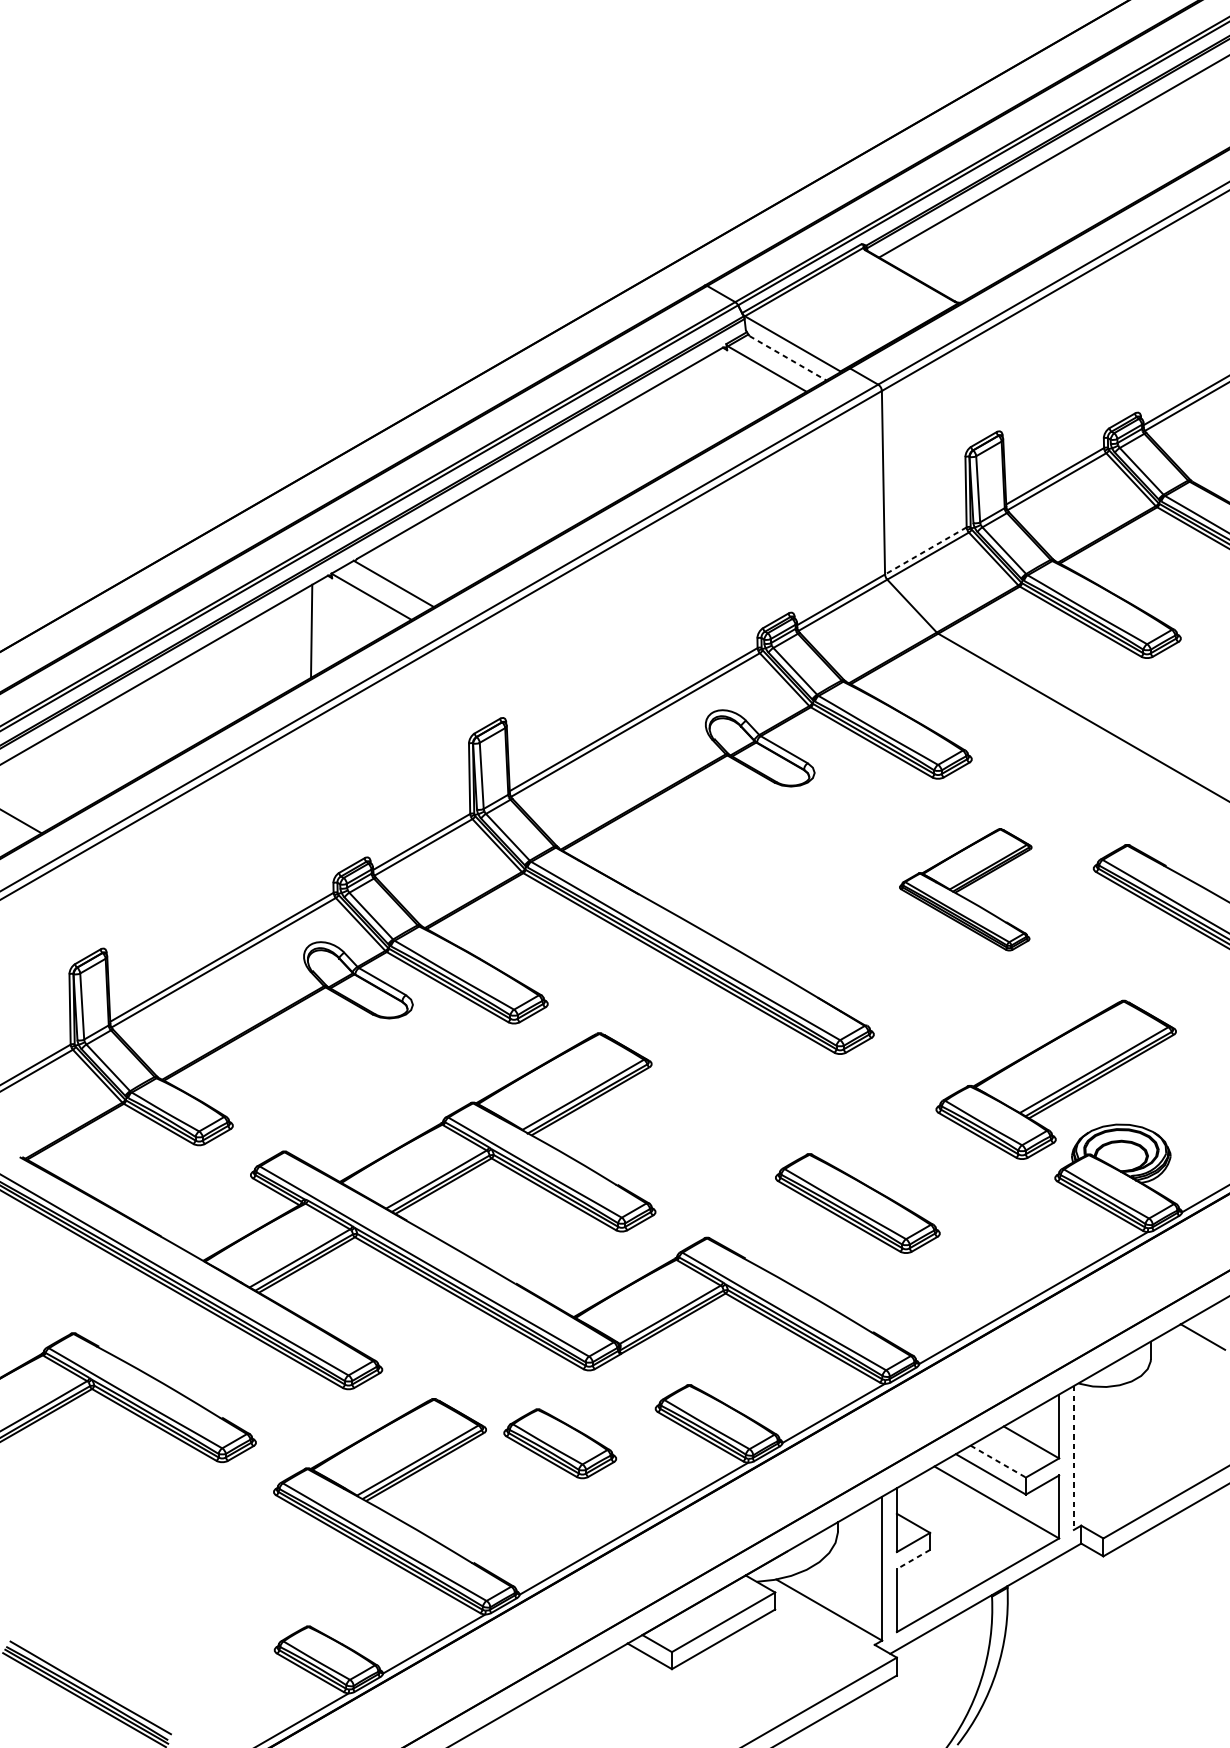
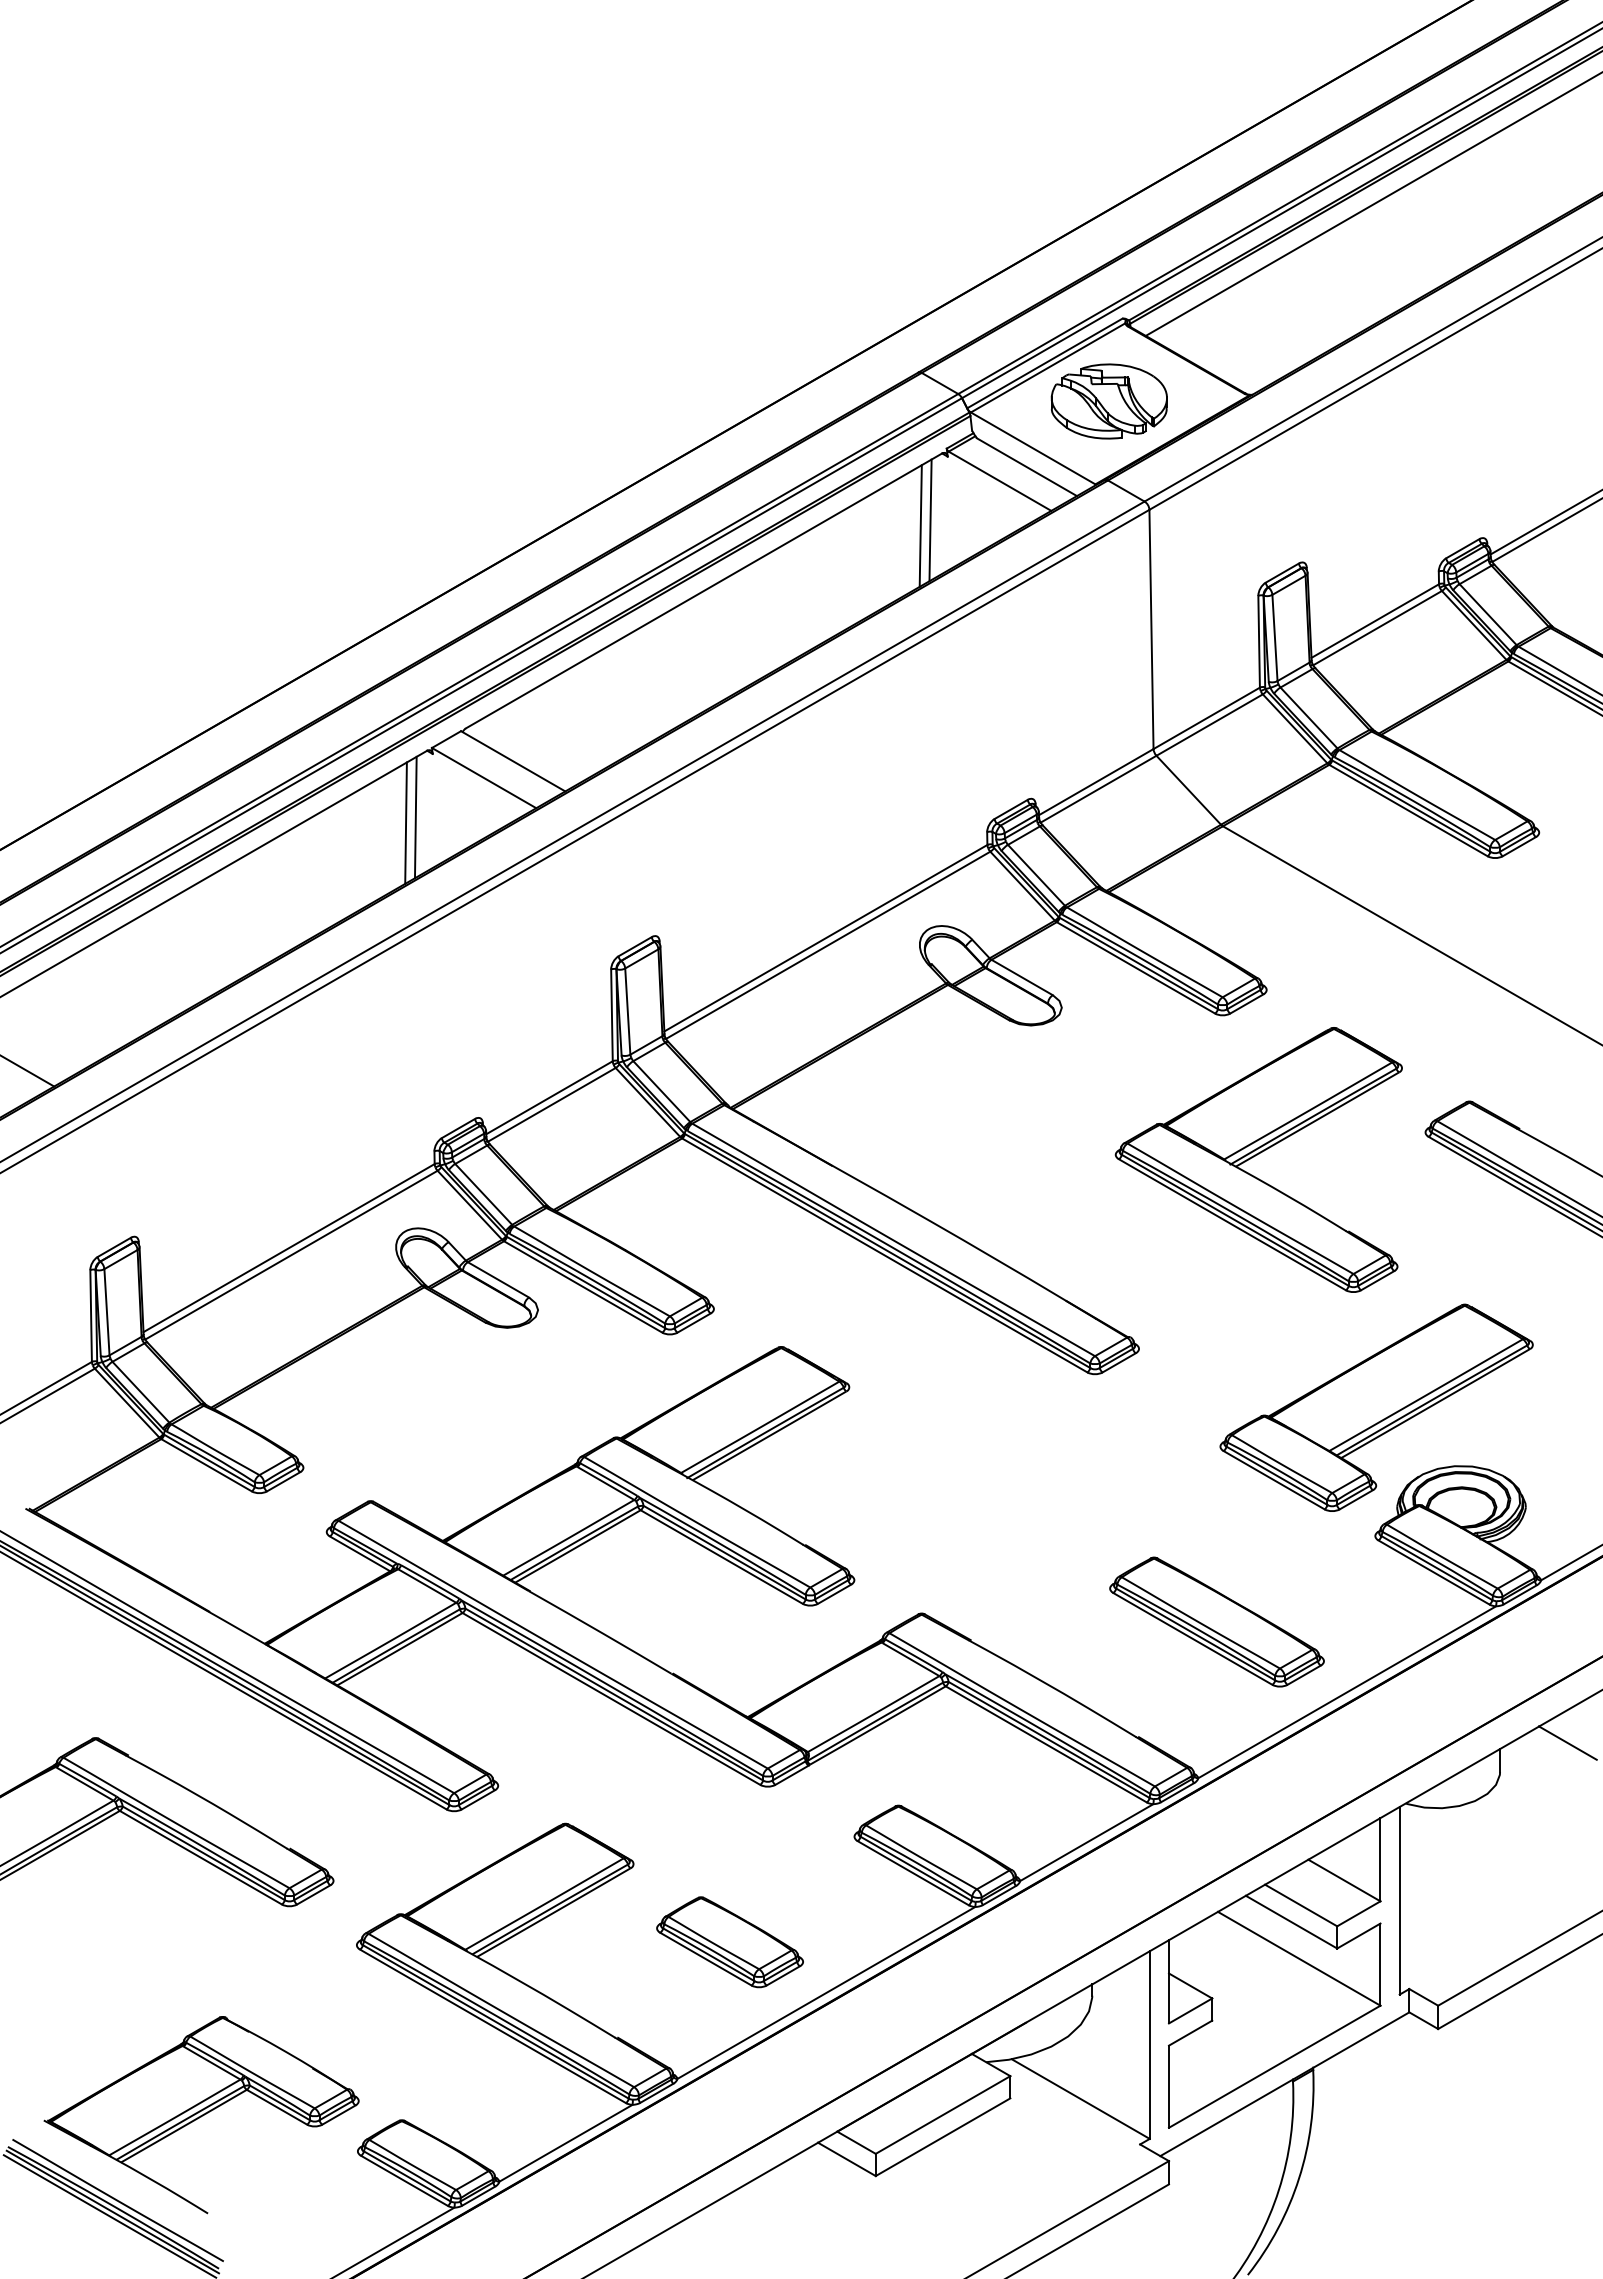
part: (850, 307) -> (1108, 401), added
line: (787, 358) -> (1026, 467), dashed -> solid
line: (713, 399) -> (930, 520), added
line: (706, 403) -> (920, 525), added
line: (925, 551) -> (1206, 718), dashed -> solid
line: (318, 626) -> (415, 817), added
part: (965, 889) -> (1258, 1159), size x1.67
part: (857, 1203) -> (1216, 1621), moved
part: (559, 1443) -> (729, 1942), moved
line: (1073, 1457) -> (1399, 1900), dashed -> solid
line: (998, 1461) -> (1301, 1905), dashed -> solid
line: (913, 1559) -> (1190, 2033), dashed -> solid
part: (154, 1622) -> (201, 2115), added

